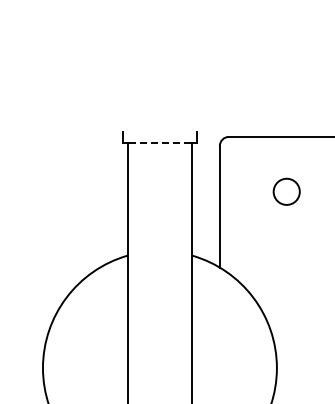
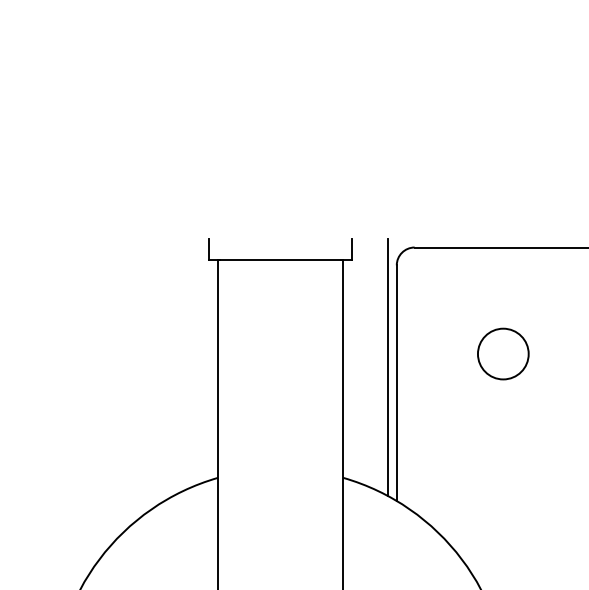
line: (159, 143) -> (279, 260), dashed -> solid
circle: (286, 191) -> (502, 353), moved
line: (215, 198) -> (388, 366), added

